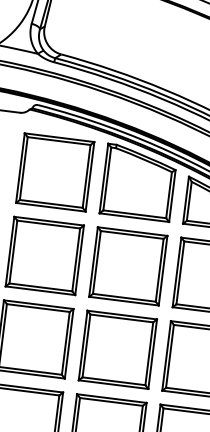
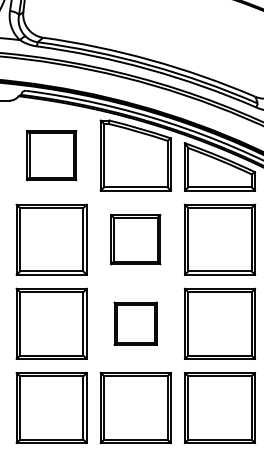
part: (54, 172) -> (51, 155), size x0.7
part: (127, 266) -> (135, 239), size x0.7
part: (117, 349) -> (135, 323), size x0.6

